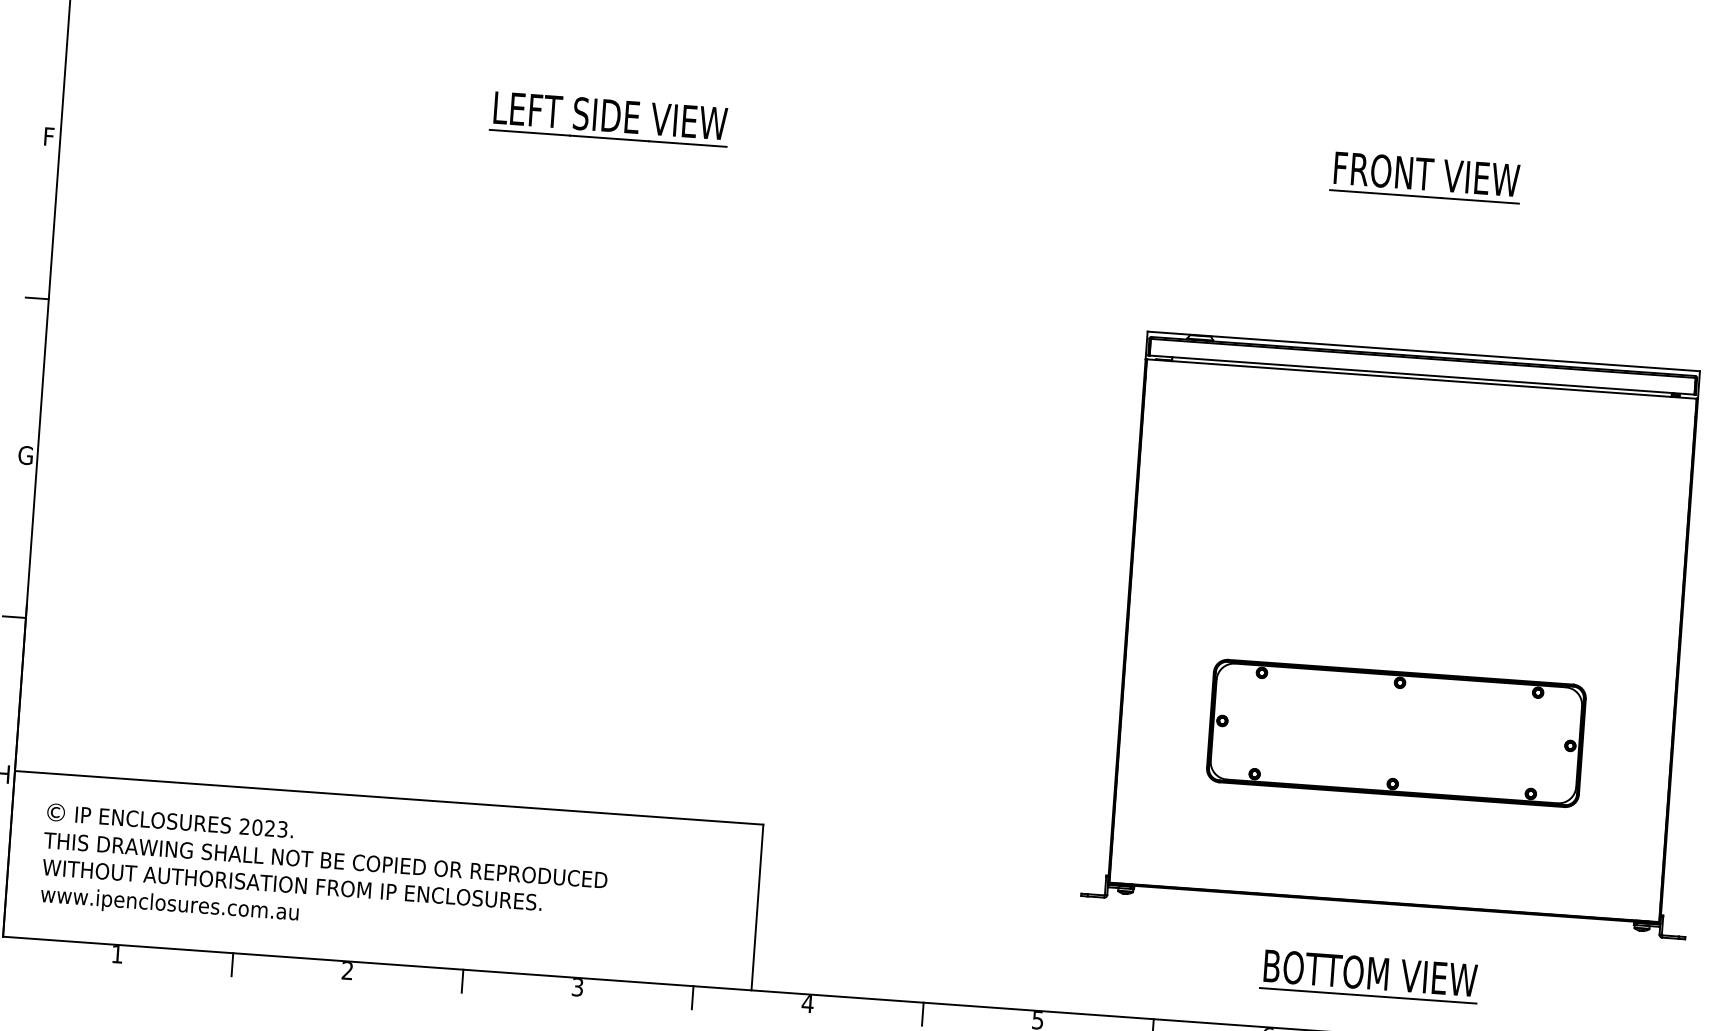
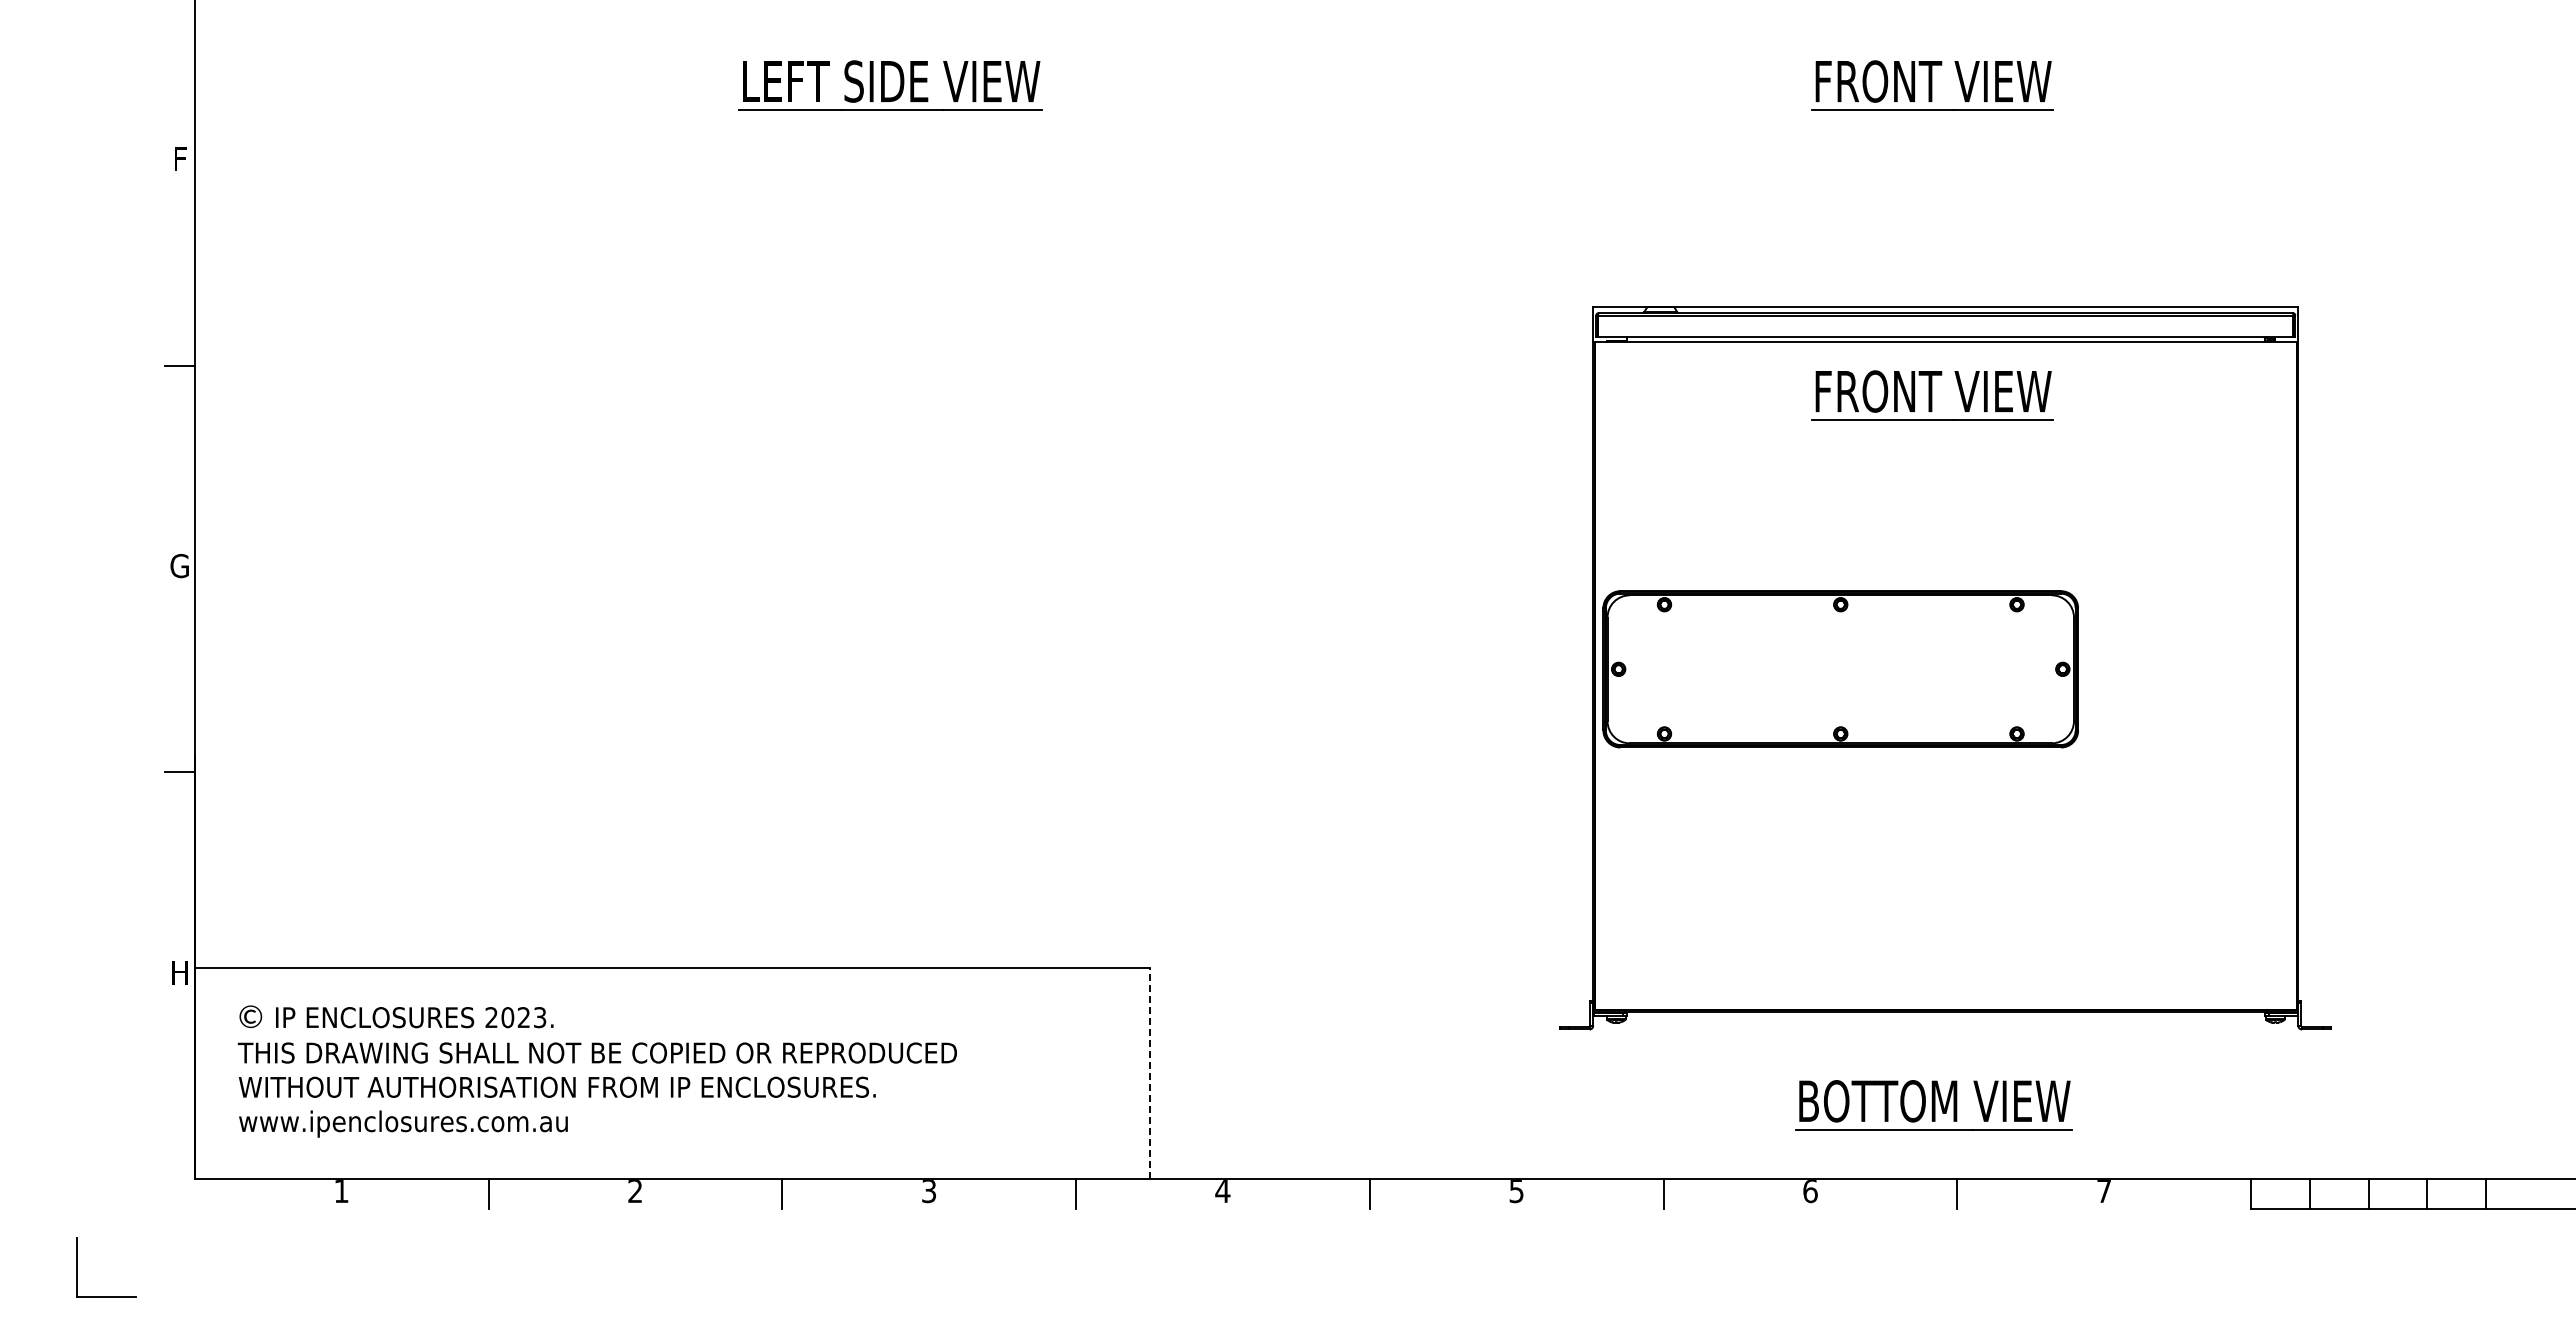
part: (1408, 420) -> (1932, 395), added
part: (1396, 733) -> (1840, 669), moved
line: (757, 907) -> (1150, 1073), solid -> dashed

